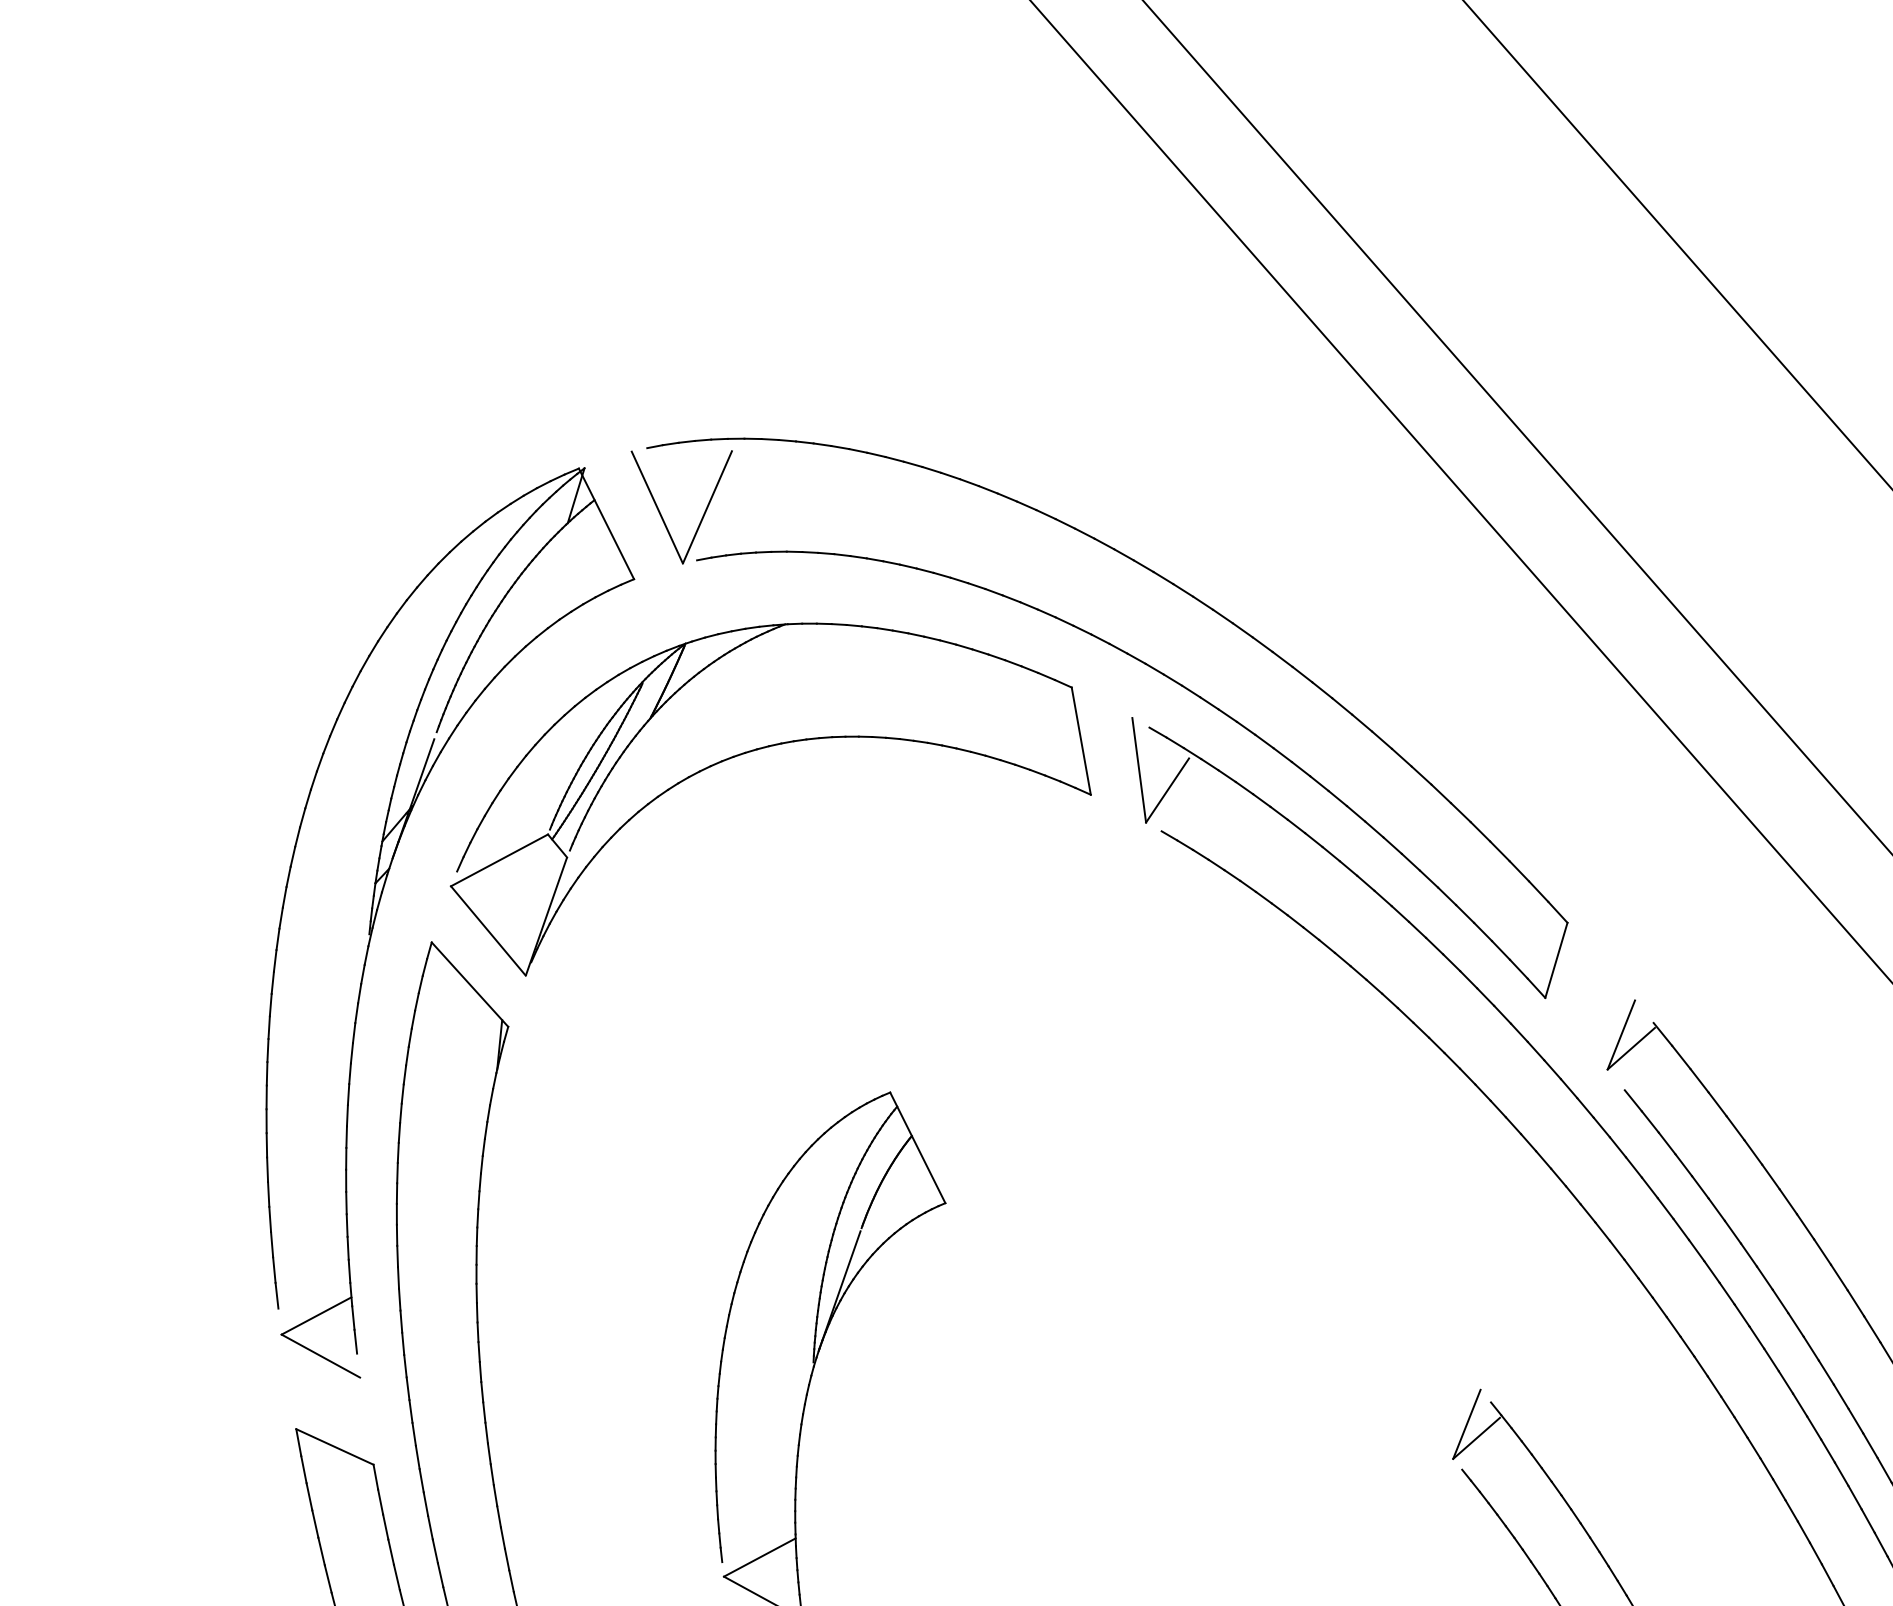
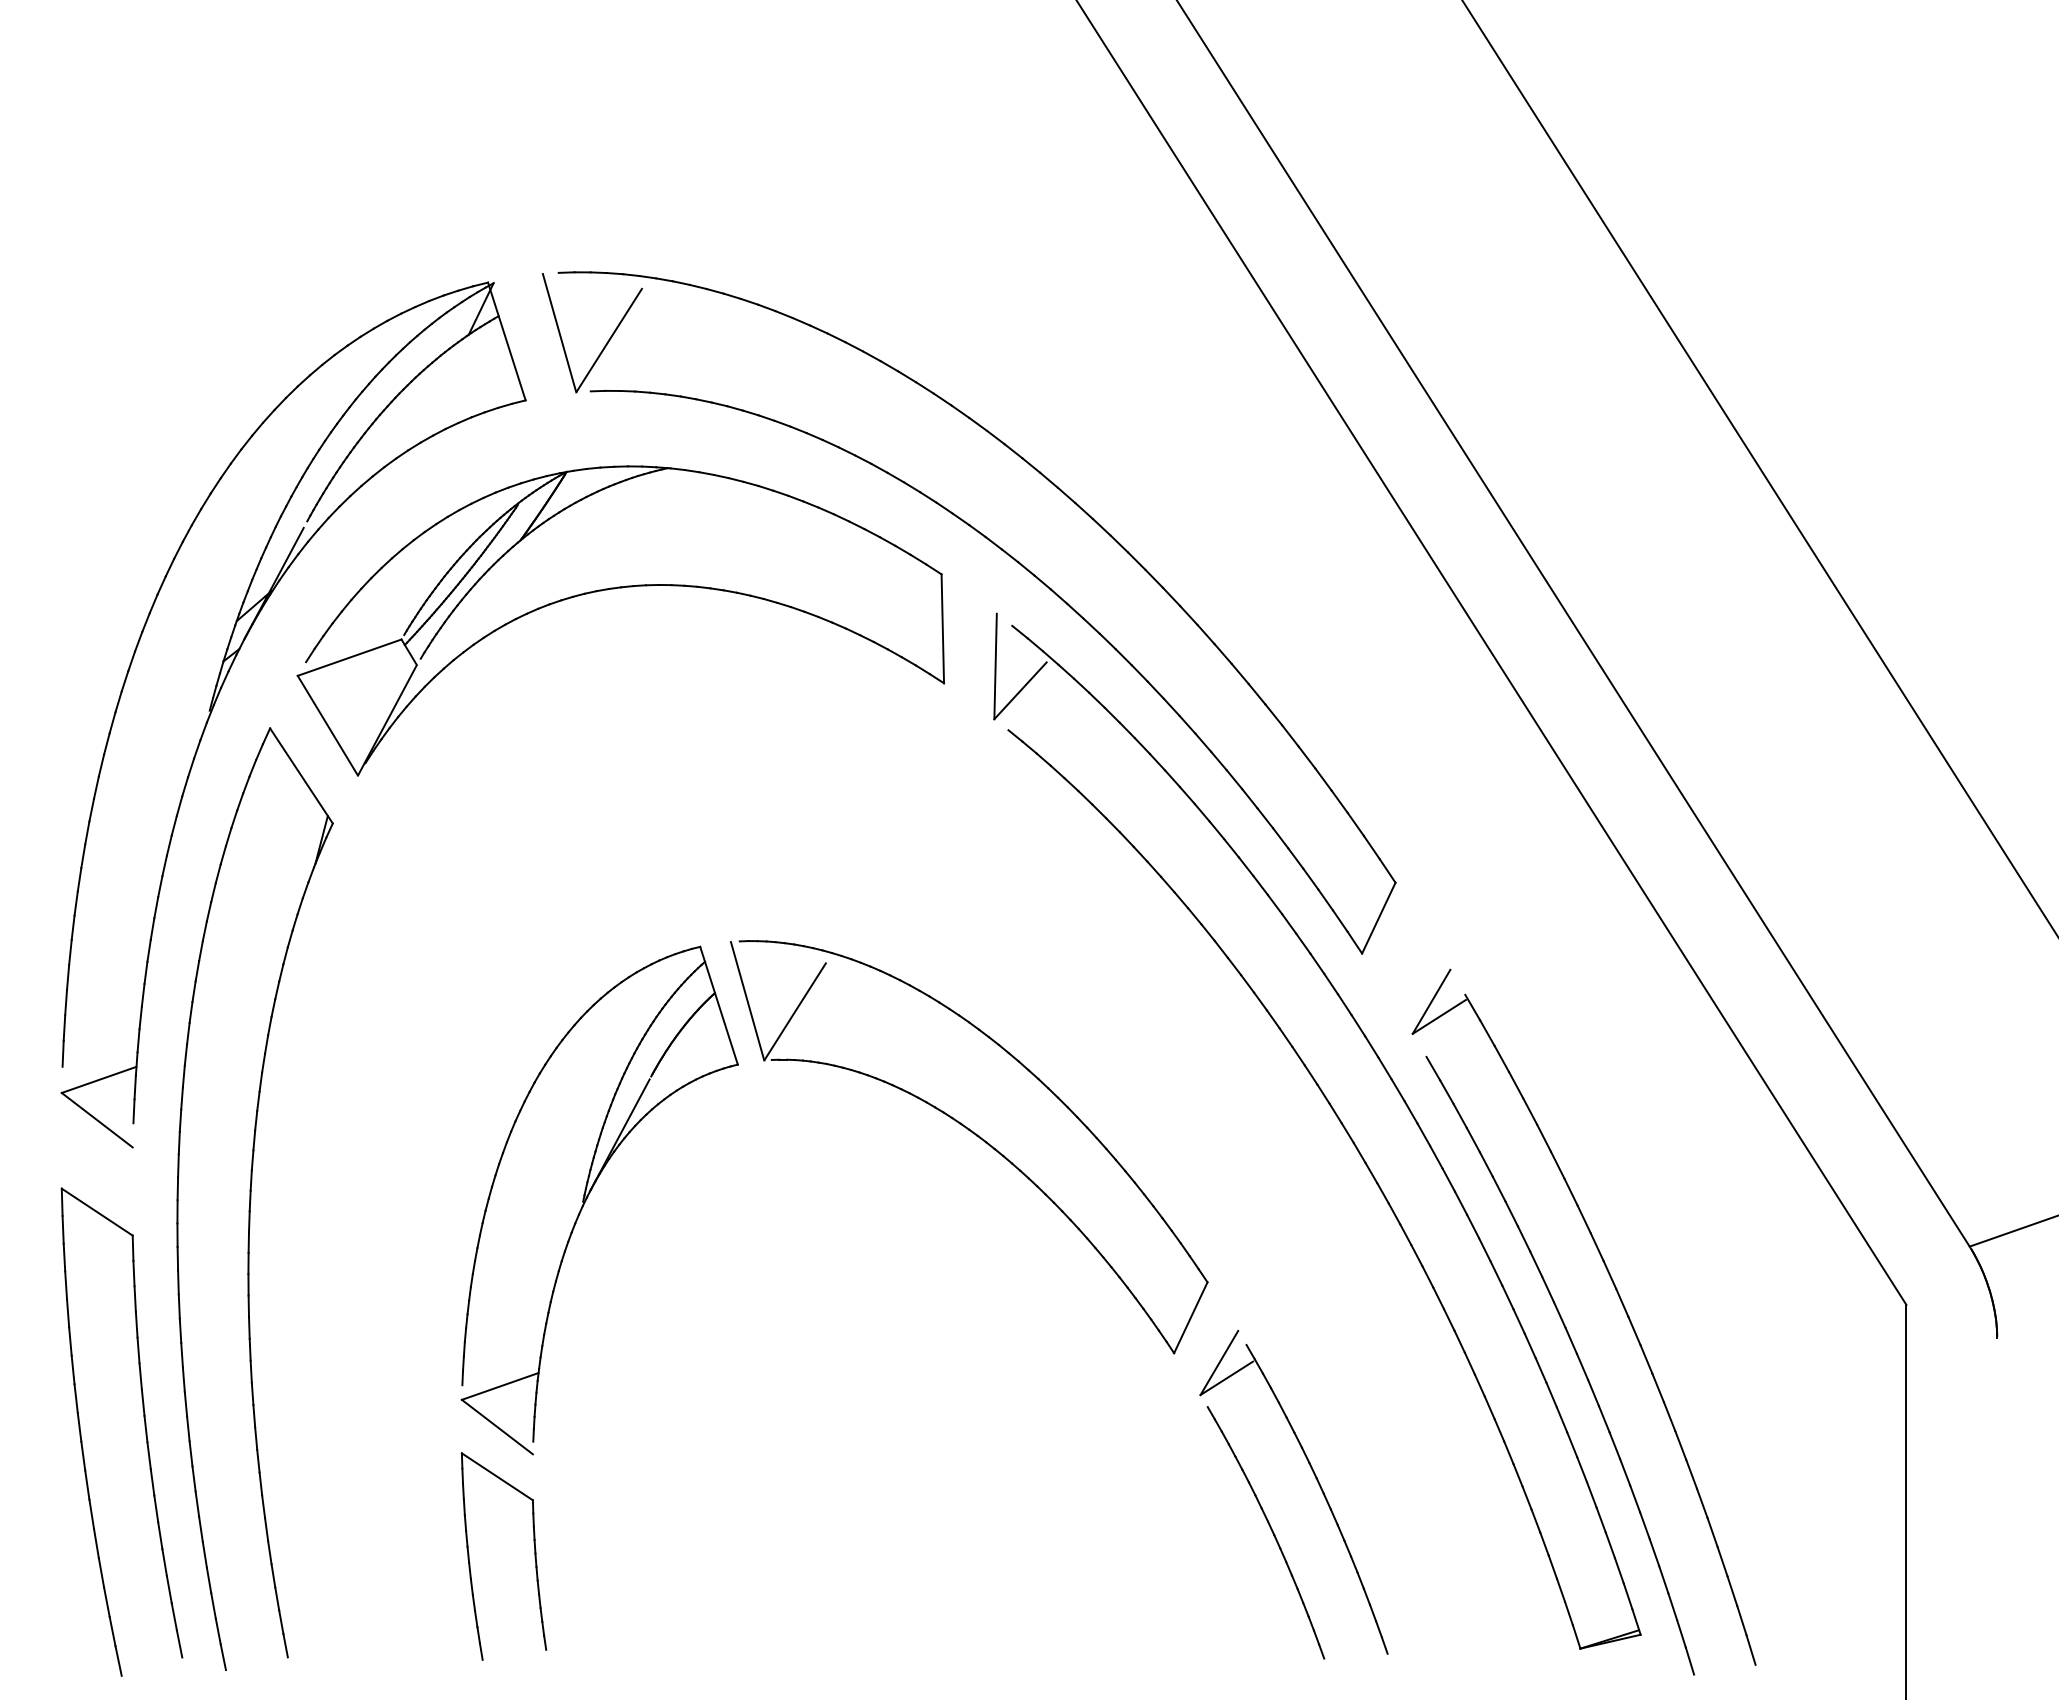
part: (1192, 1237) -> (976, 1136), added

